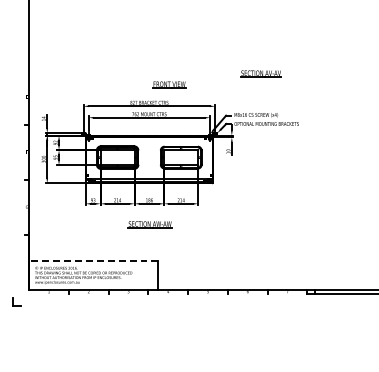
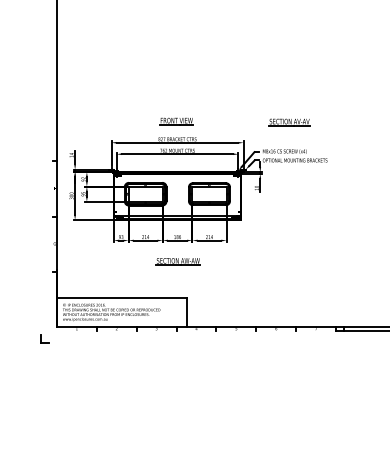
part: (261, 74) -> (289, 122), moved
part: (169, 85) -> (176, 121), moved
line: (93, 261) -> (121, 298), dashed -> solid

